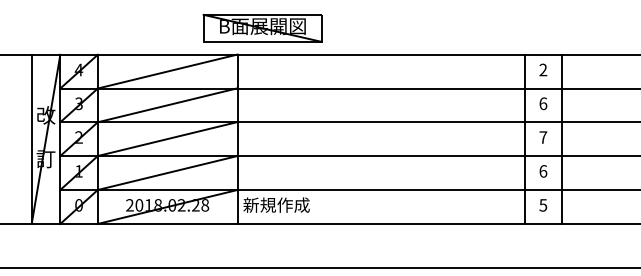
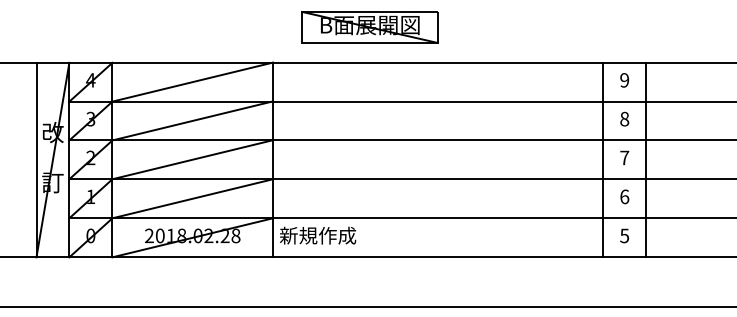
part: (262, 28) -> (369, 27), moved
text: (543, 70) -> (624, 80), 2 -> 9
text: (543, 103) -> (624, 118), 6 -> 8

